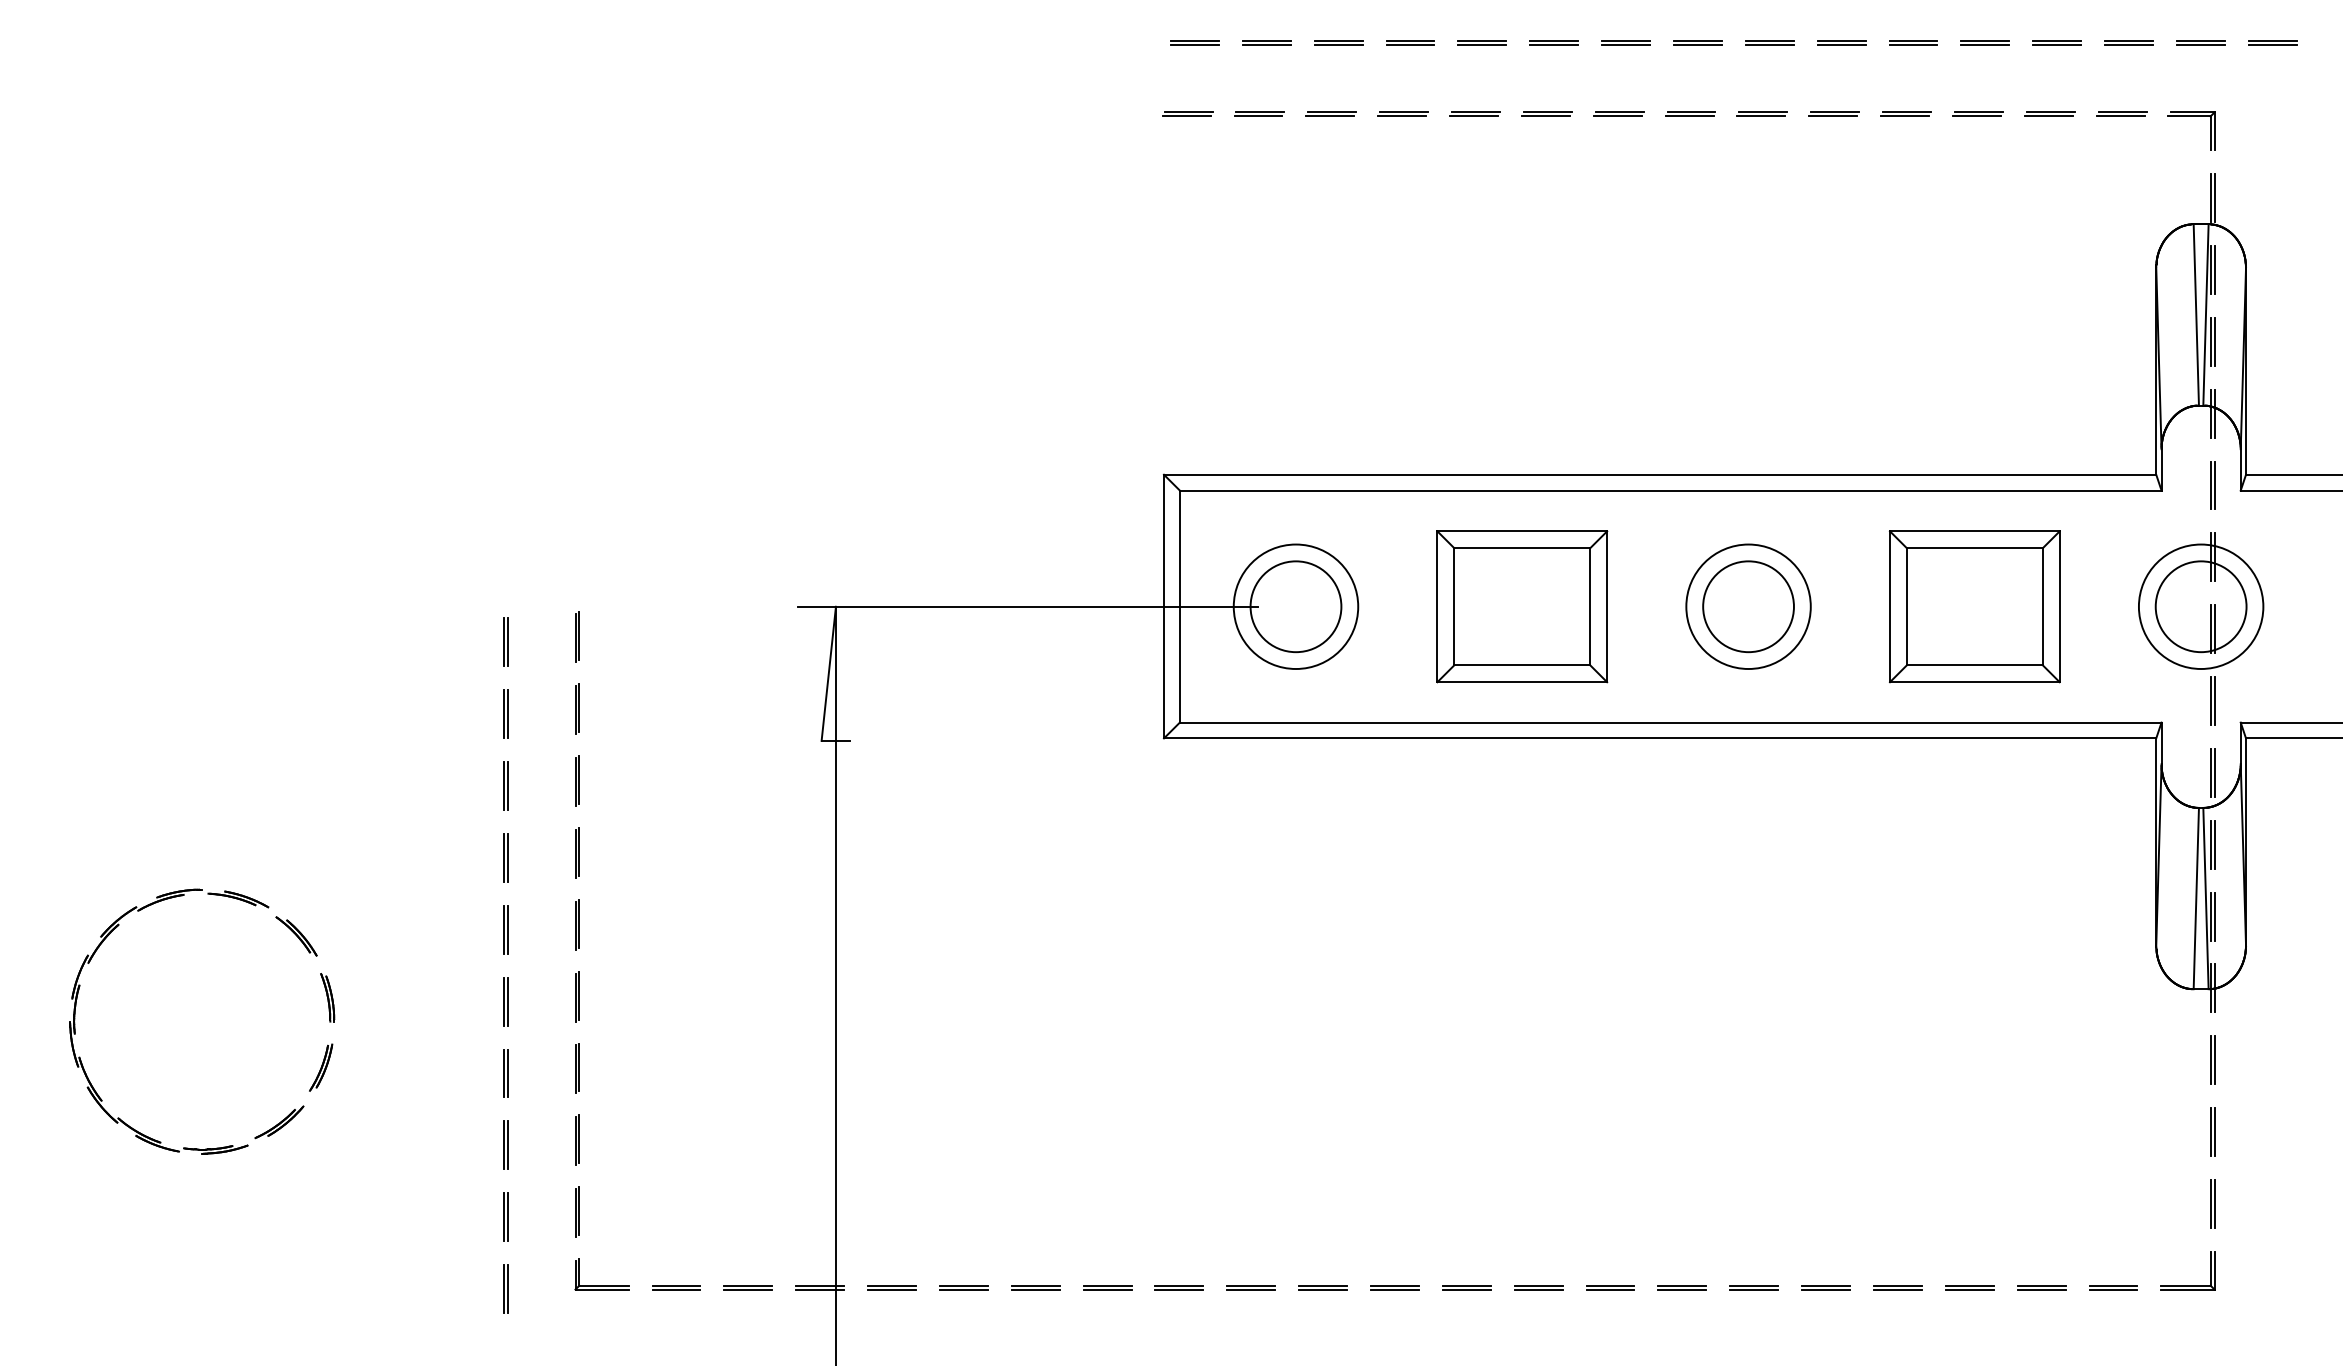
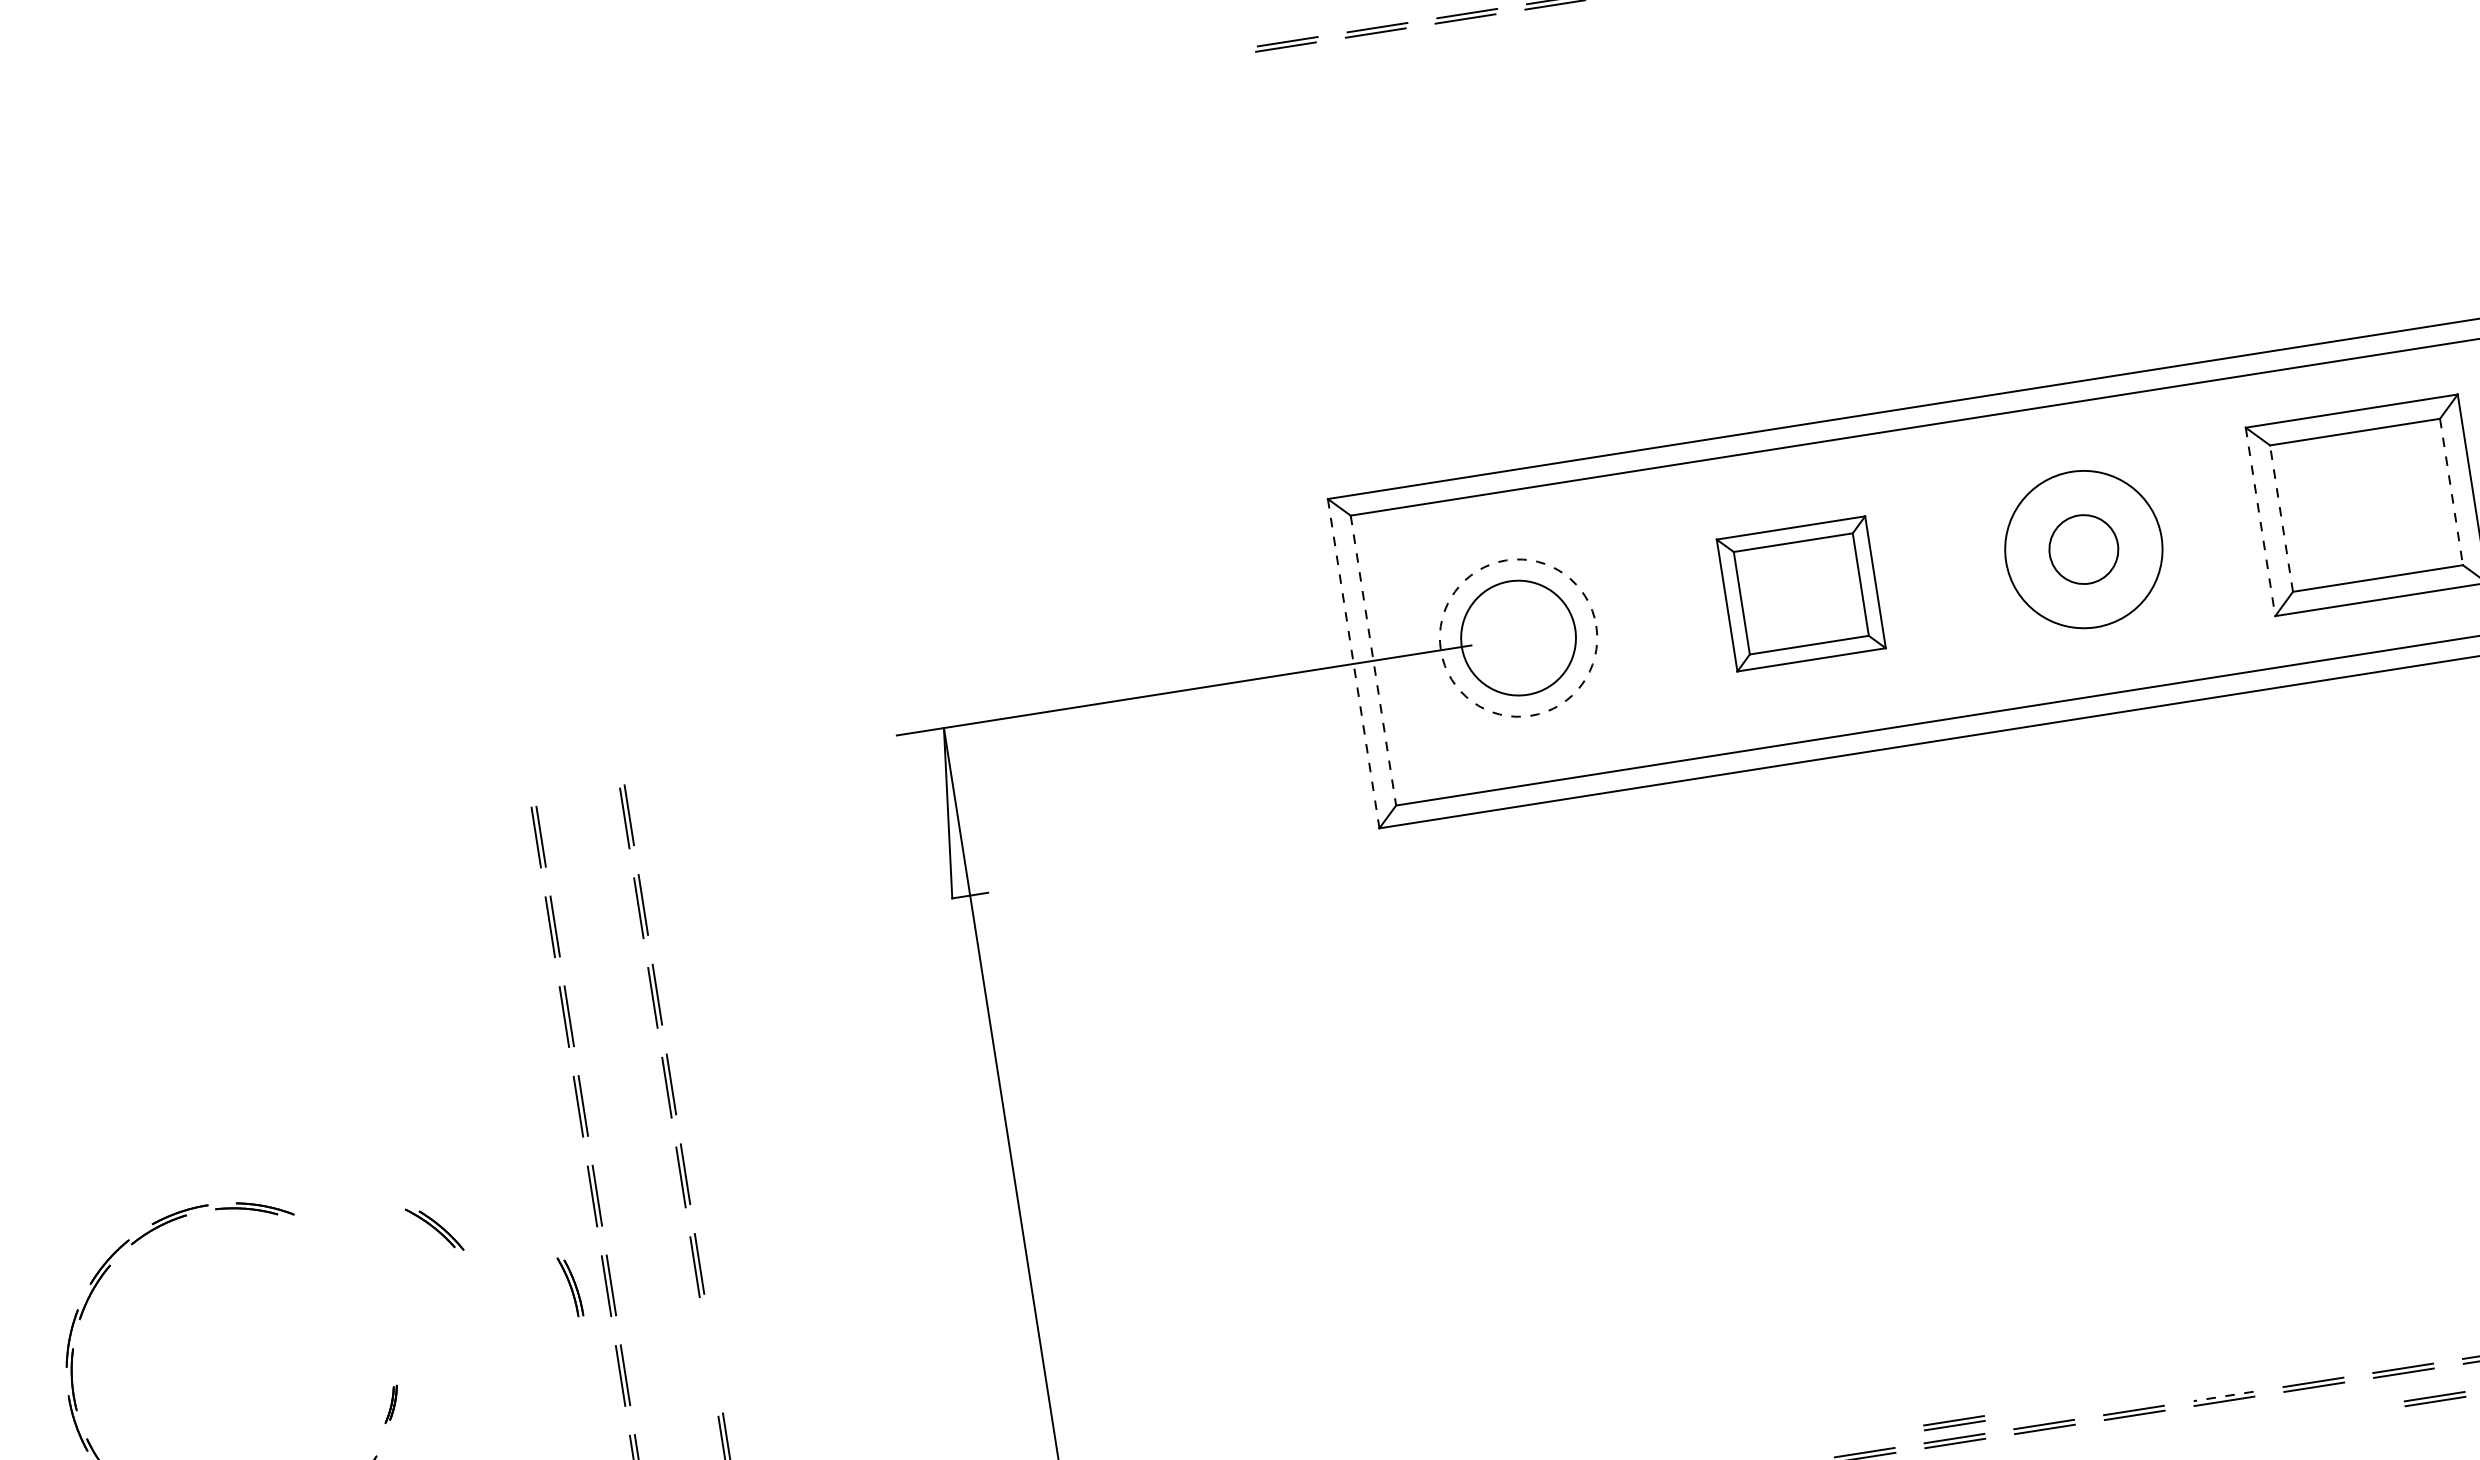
line: (1164, 606) -> (1354, 663), solid -> dashed
circle: (1295, 606) -> (1517, 637), solid -> dashed
part: (1522, 606) -> (1801, 593), size x0.7
circle: (1748, 606) -> (2083, 549), size x0.6
line: (1906, 606) -> (2281, 518), solid -> dashed
line: (2042, 606) -> (2450, 491), solid -> dashed
line: (1179, 607) -> (1373, 661), solid -> dashed
line: (1890, 607) -> (2261, 522), solid -> dashed
part: (296, 936) -> (434, 1229), moved
part: (327, 997) -> (570, 1286), moved
part: (321, 1067) -> (391, 1404), size x0.6
line: (576, 1068) -> (710, 1355), removed
part: (1540, 1273) -> (1954, 1423), added
line: (1754, 1285) -> (2224, 1396), solid -> dashed
part: (1918, 1313) -> (2434, 1399), added

